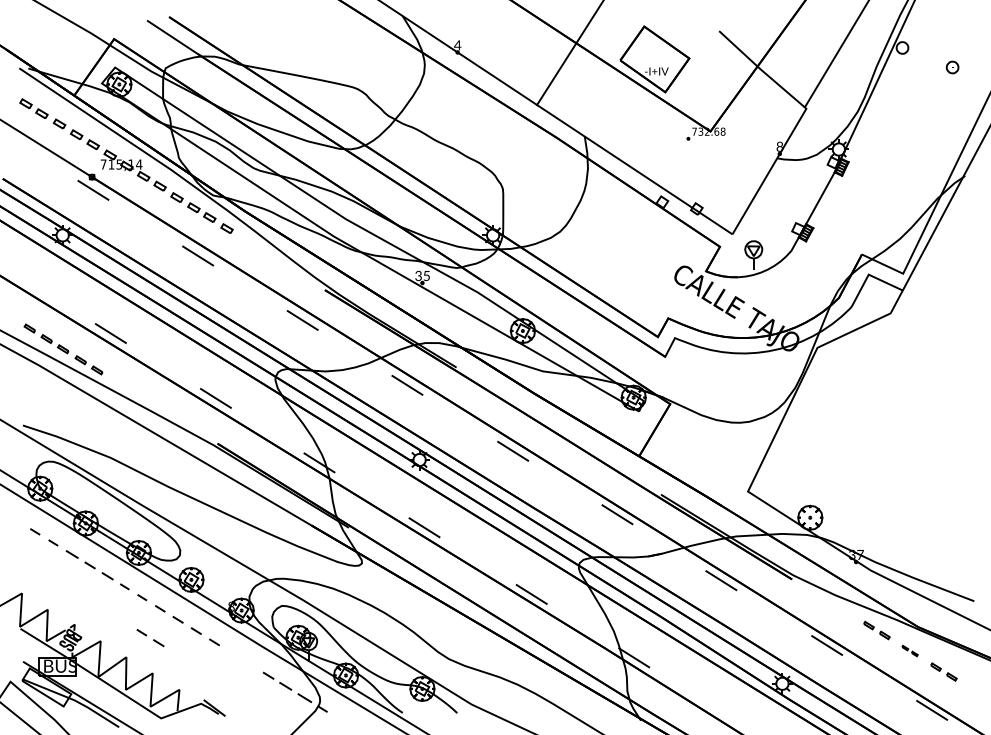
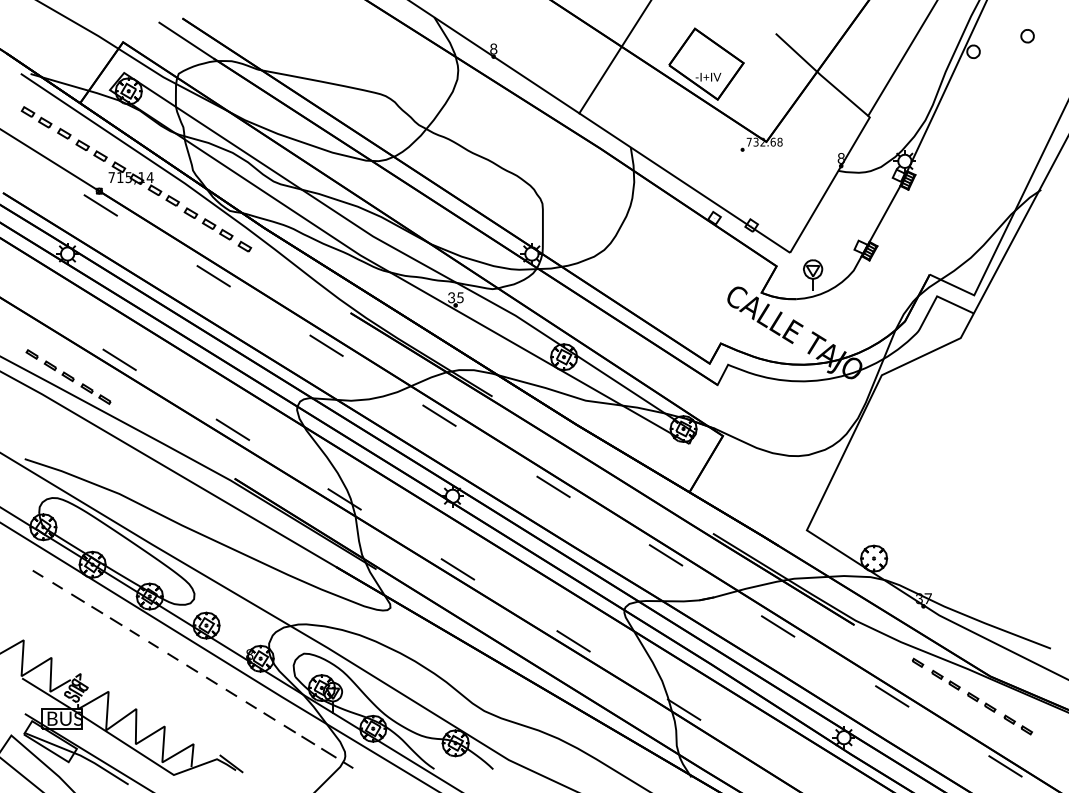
text: (457, 45) -> (493, 49), 4 -> 8
part: (952, 67) -> (1027, 36), moved
part: (850, 614) -> (917, 662), added
part: (150, 638) -> (260, 711), moved
part: (909, 650) -> (981, 701), size x1.67

